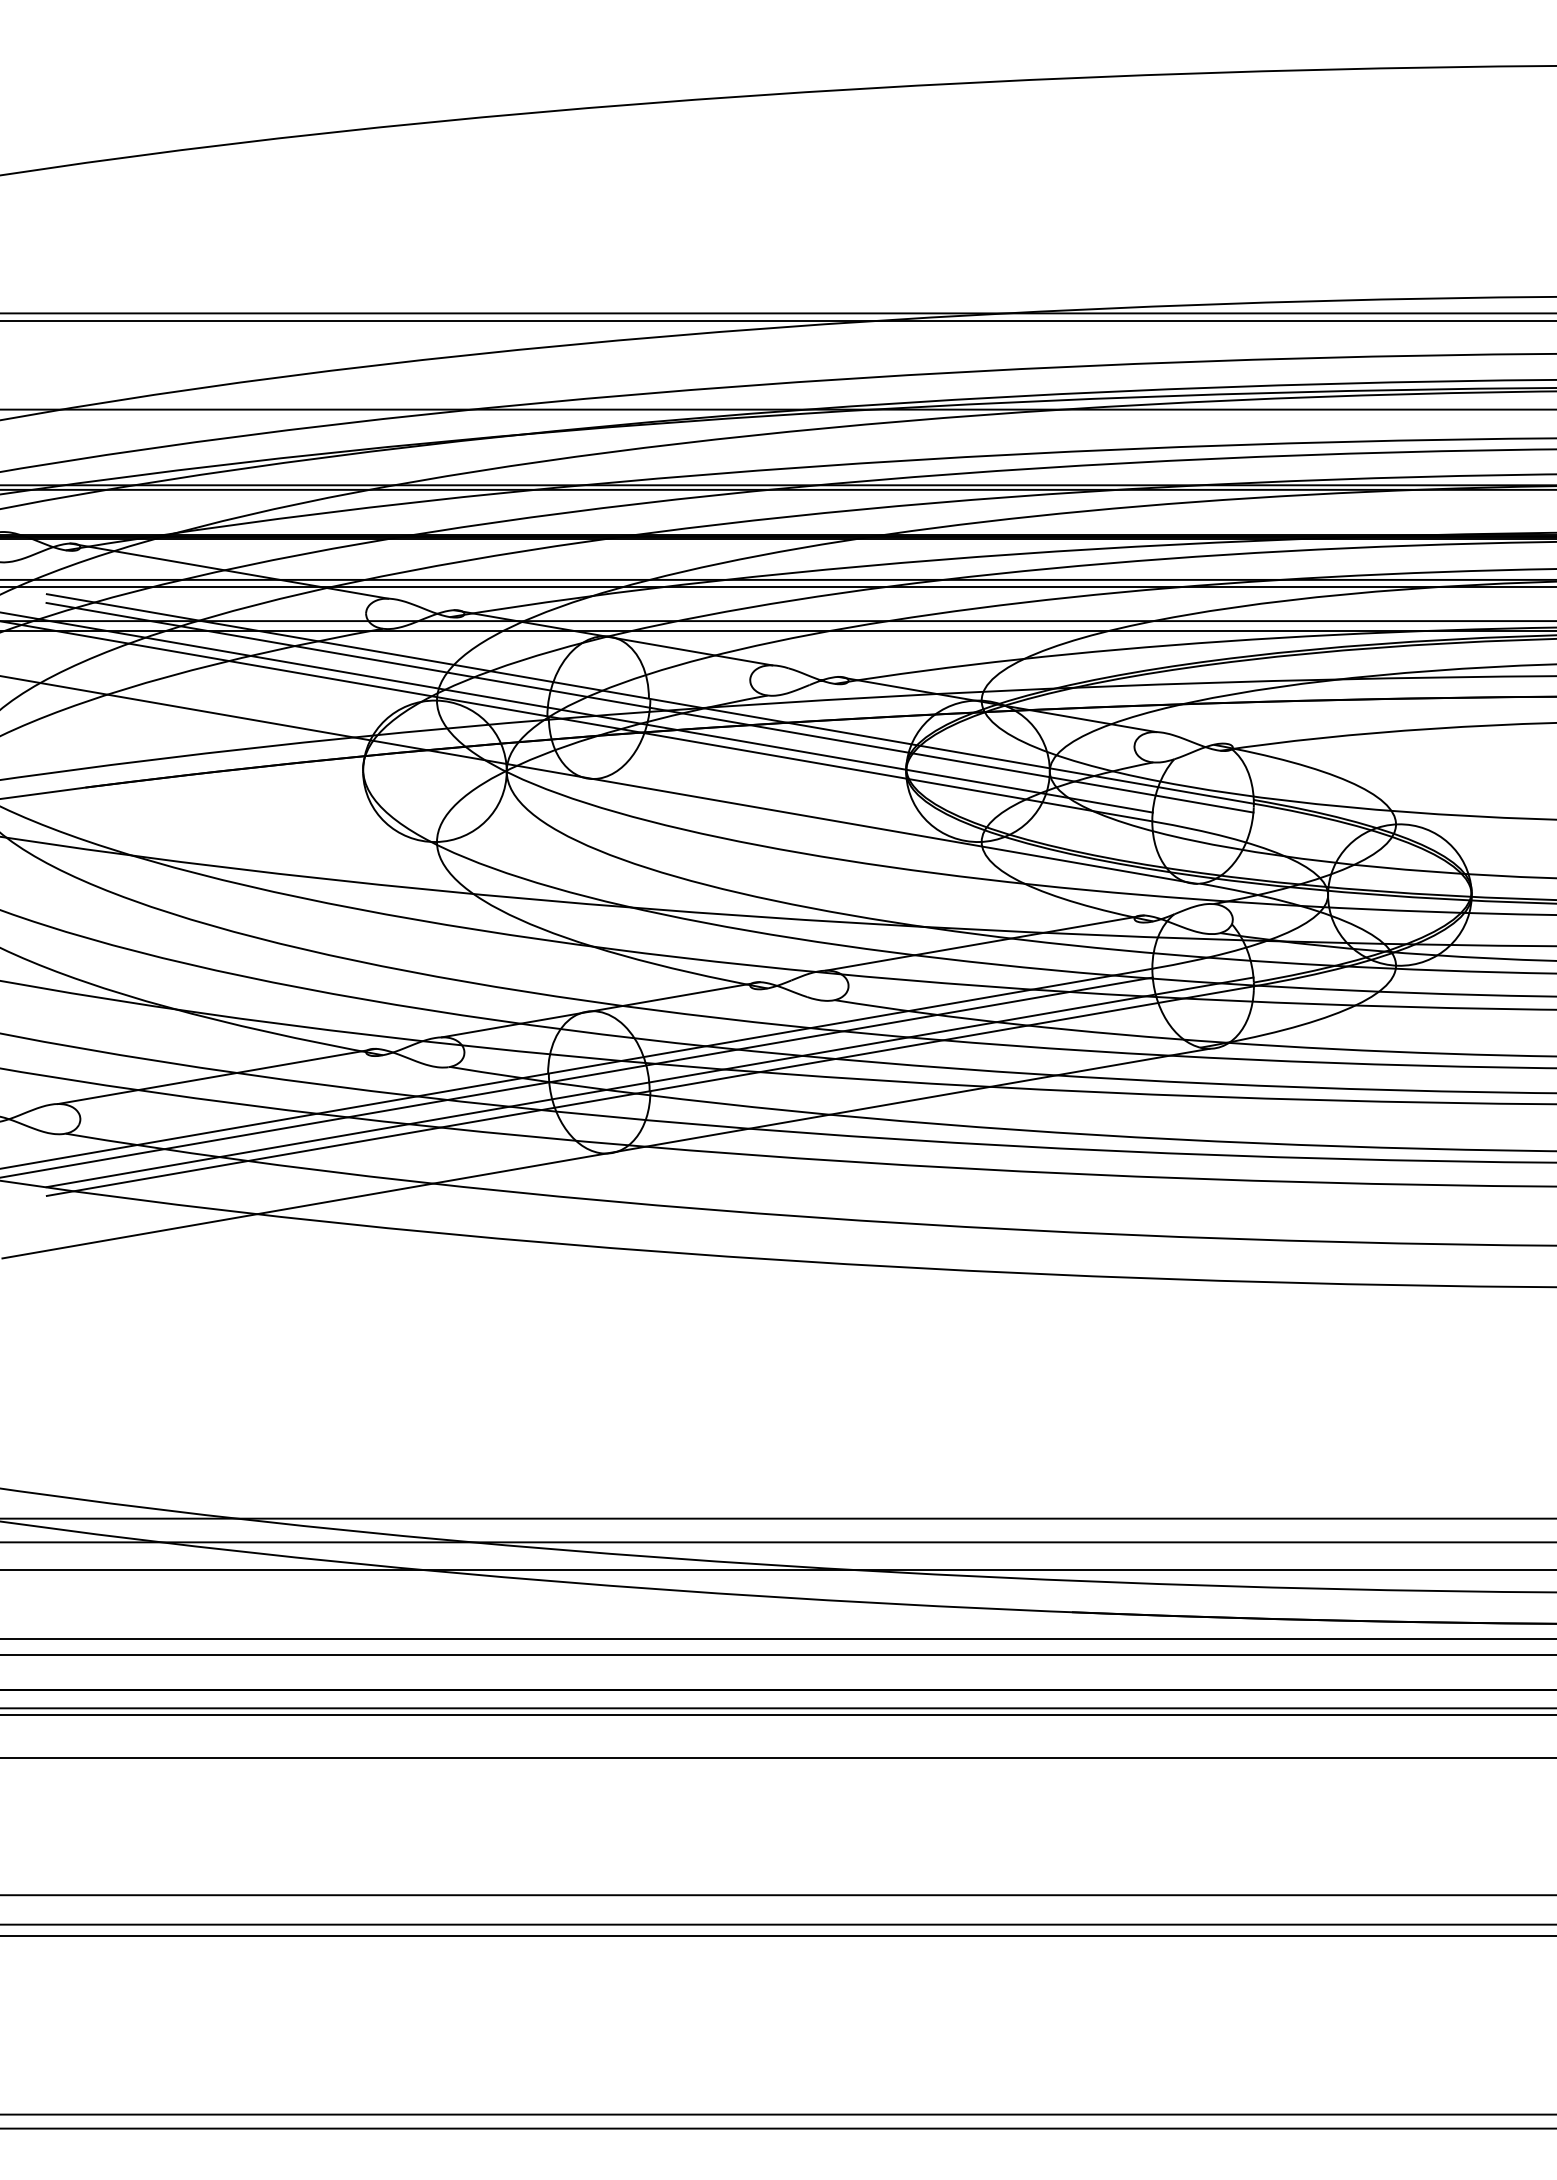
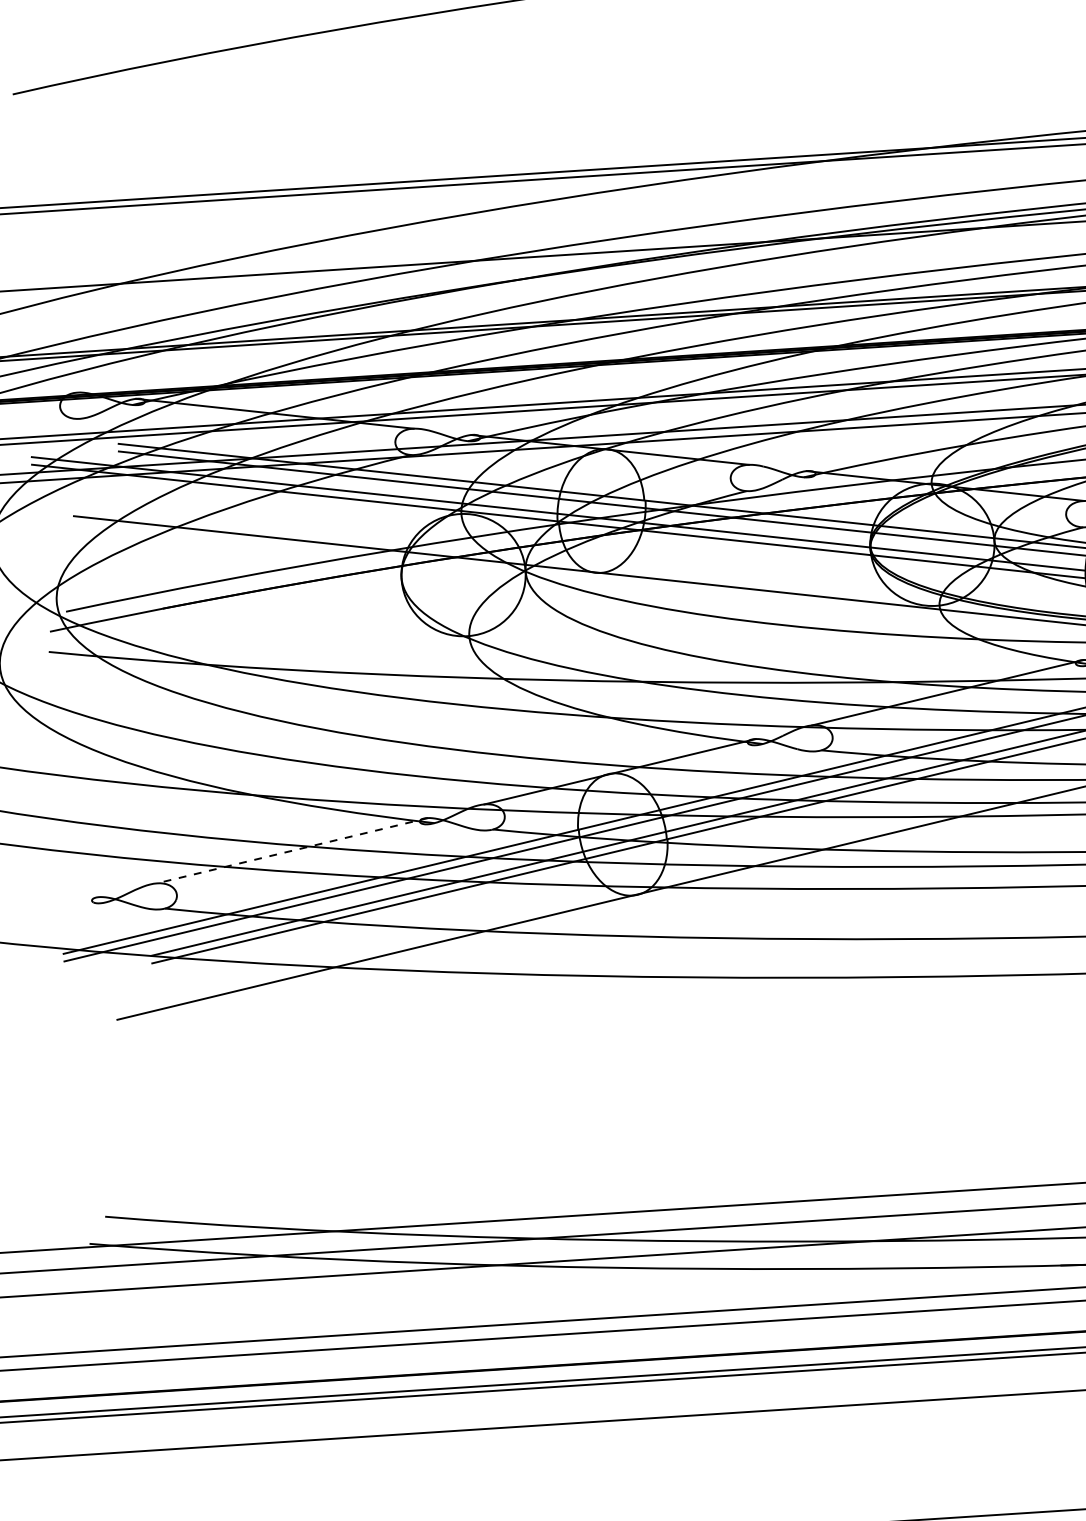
line: (216, 1076) -> (292, 850), solid -> dashed

